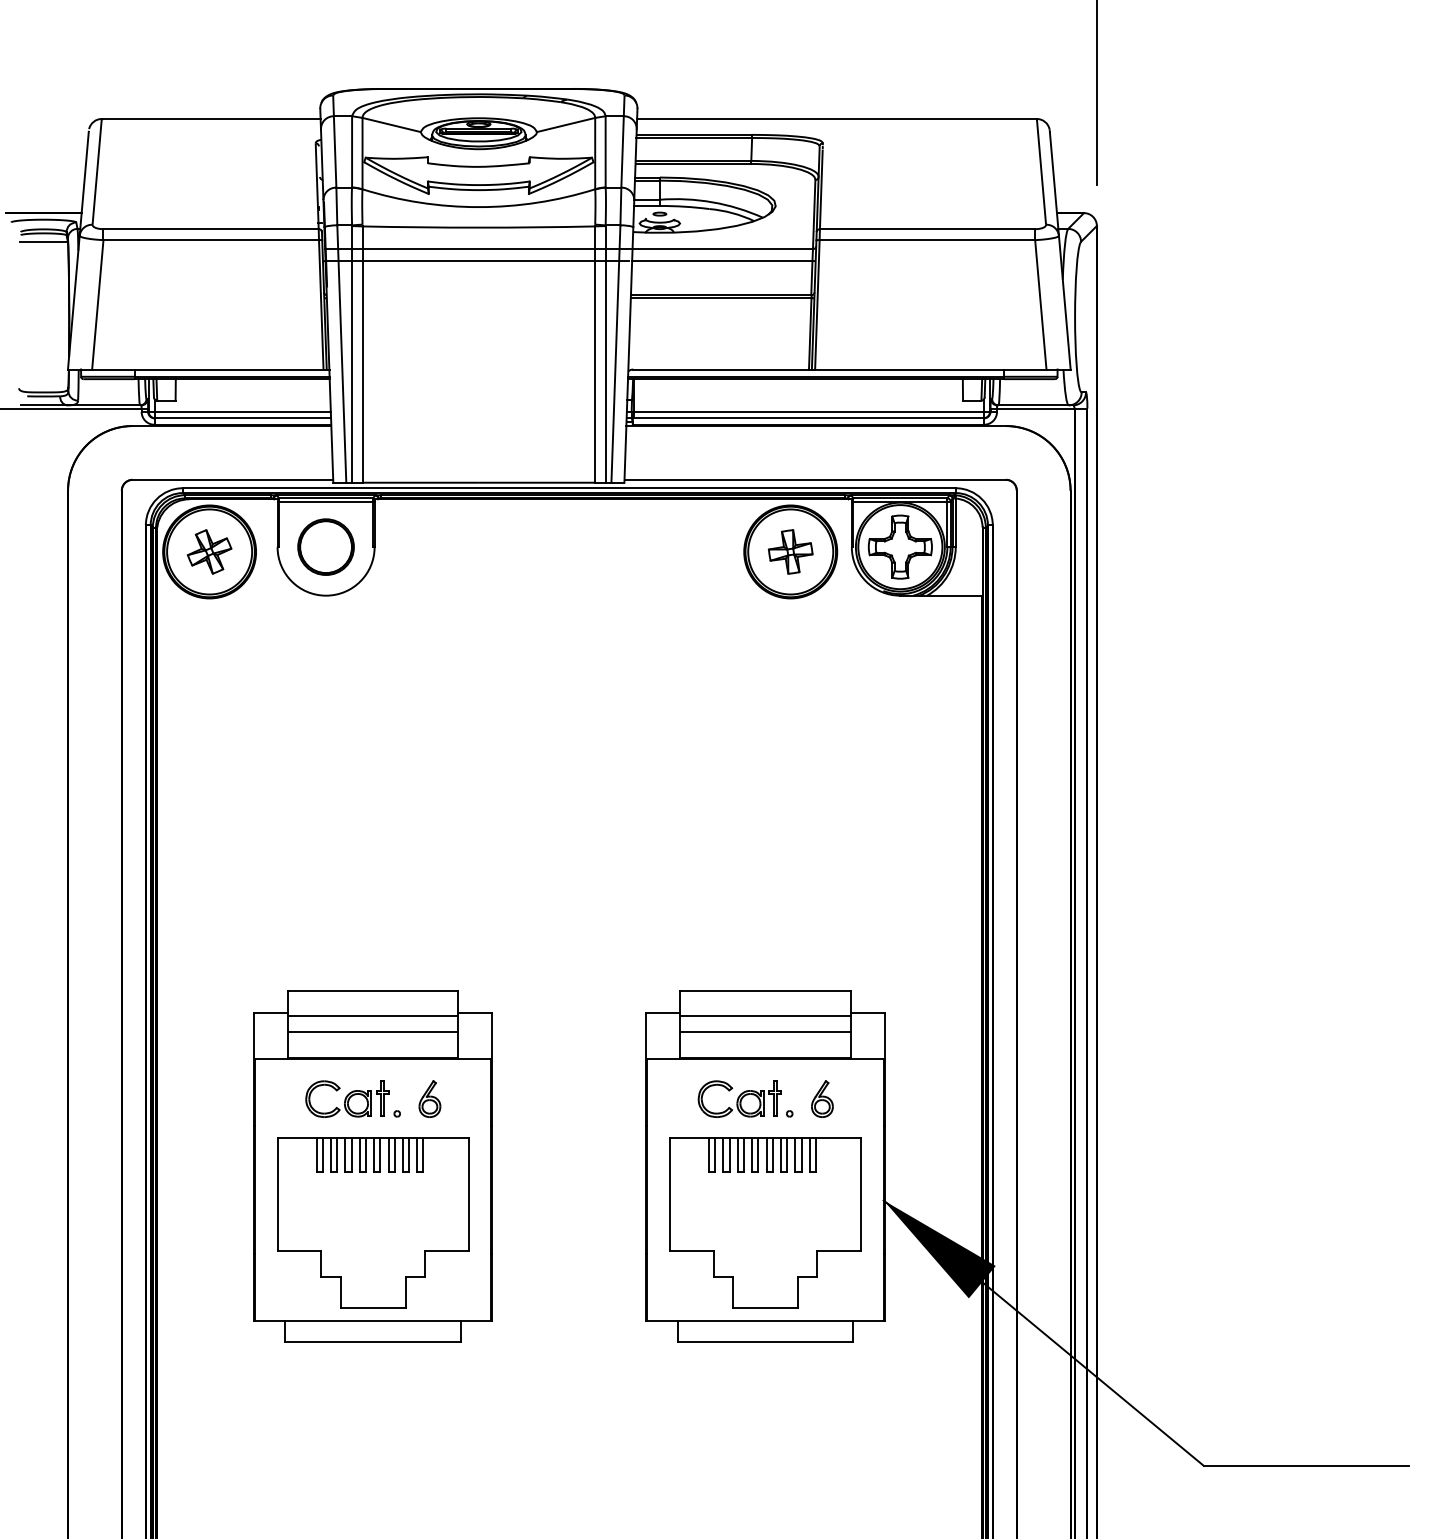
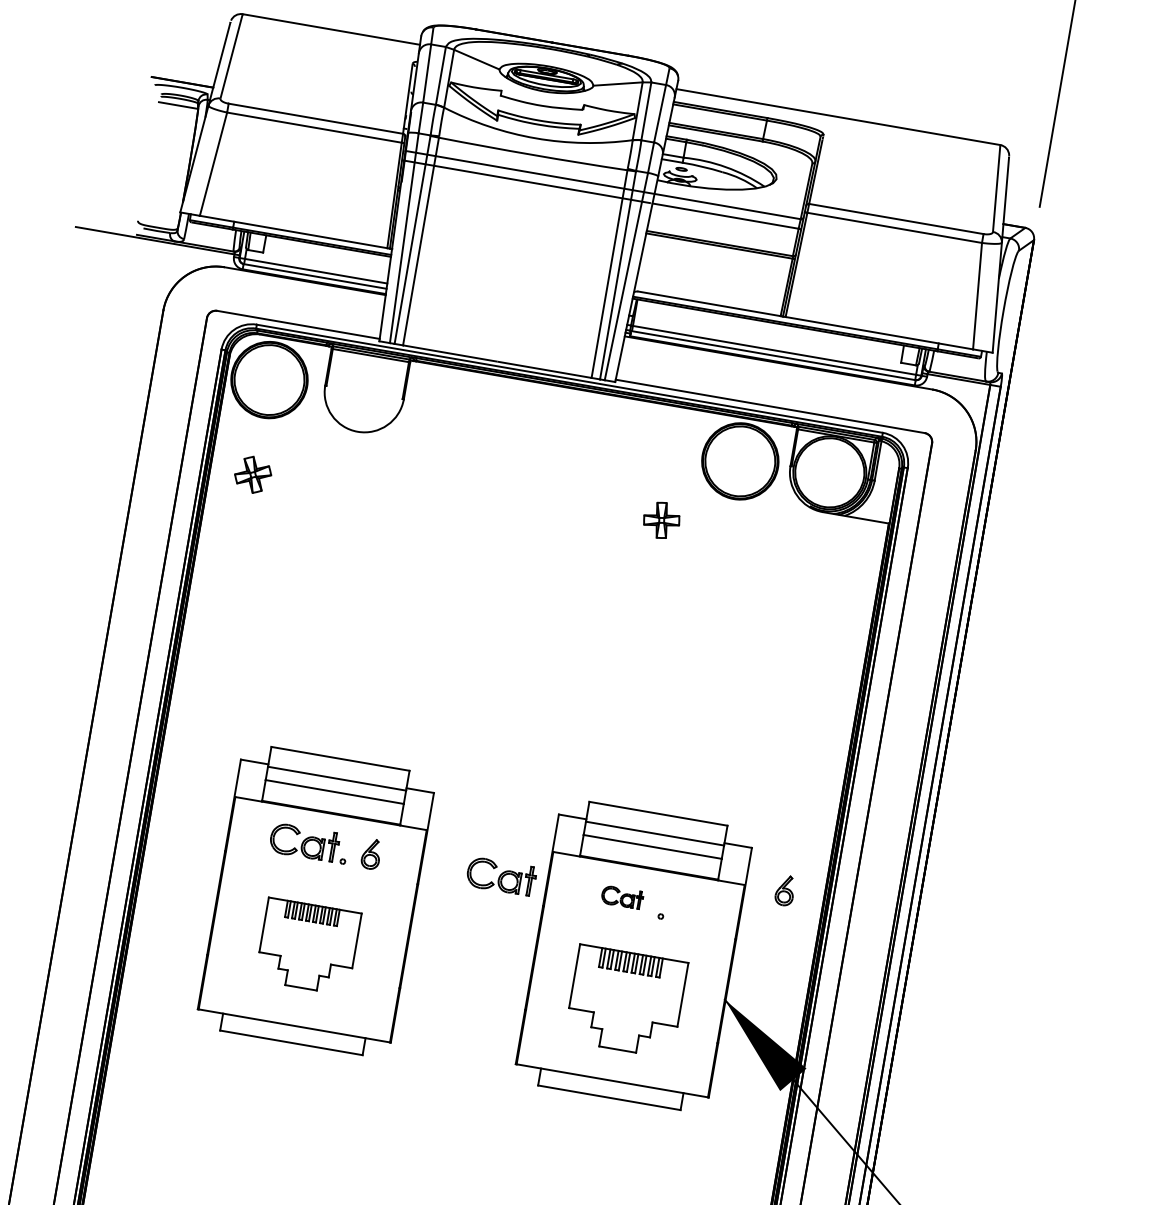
part: (325, 546) -> (364, 391), removed
part: (899, 546) -> (829, 472), removed
part: (209, 551) -> (253, 474), moved
part: (790, 551) -> (661, 520), moved
part: (590, 1098) -> (501, 876), added
part: (739, 1098) -> (622, 897), size x0.6
part: (822, 1098) -> (785, 890), moved
part: (373, 1222) -> (308, 946), size x0.6
part: (765, 1222) -> (626, 1001), size x0.7

